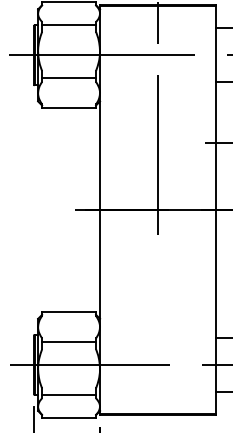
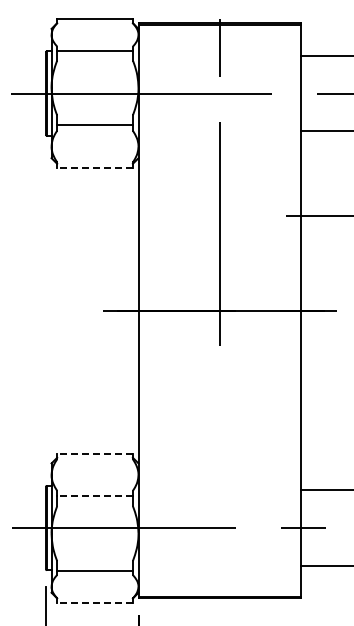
line: (69, 108) -> (95, 167), solid -> dashed
line: (69, 311) -> (95, 453), solid -> dashed
line: (69, 342) -> (95, 496), solid -> dashed
line: (69, 417) -> (95, 602), solid -> dashed

